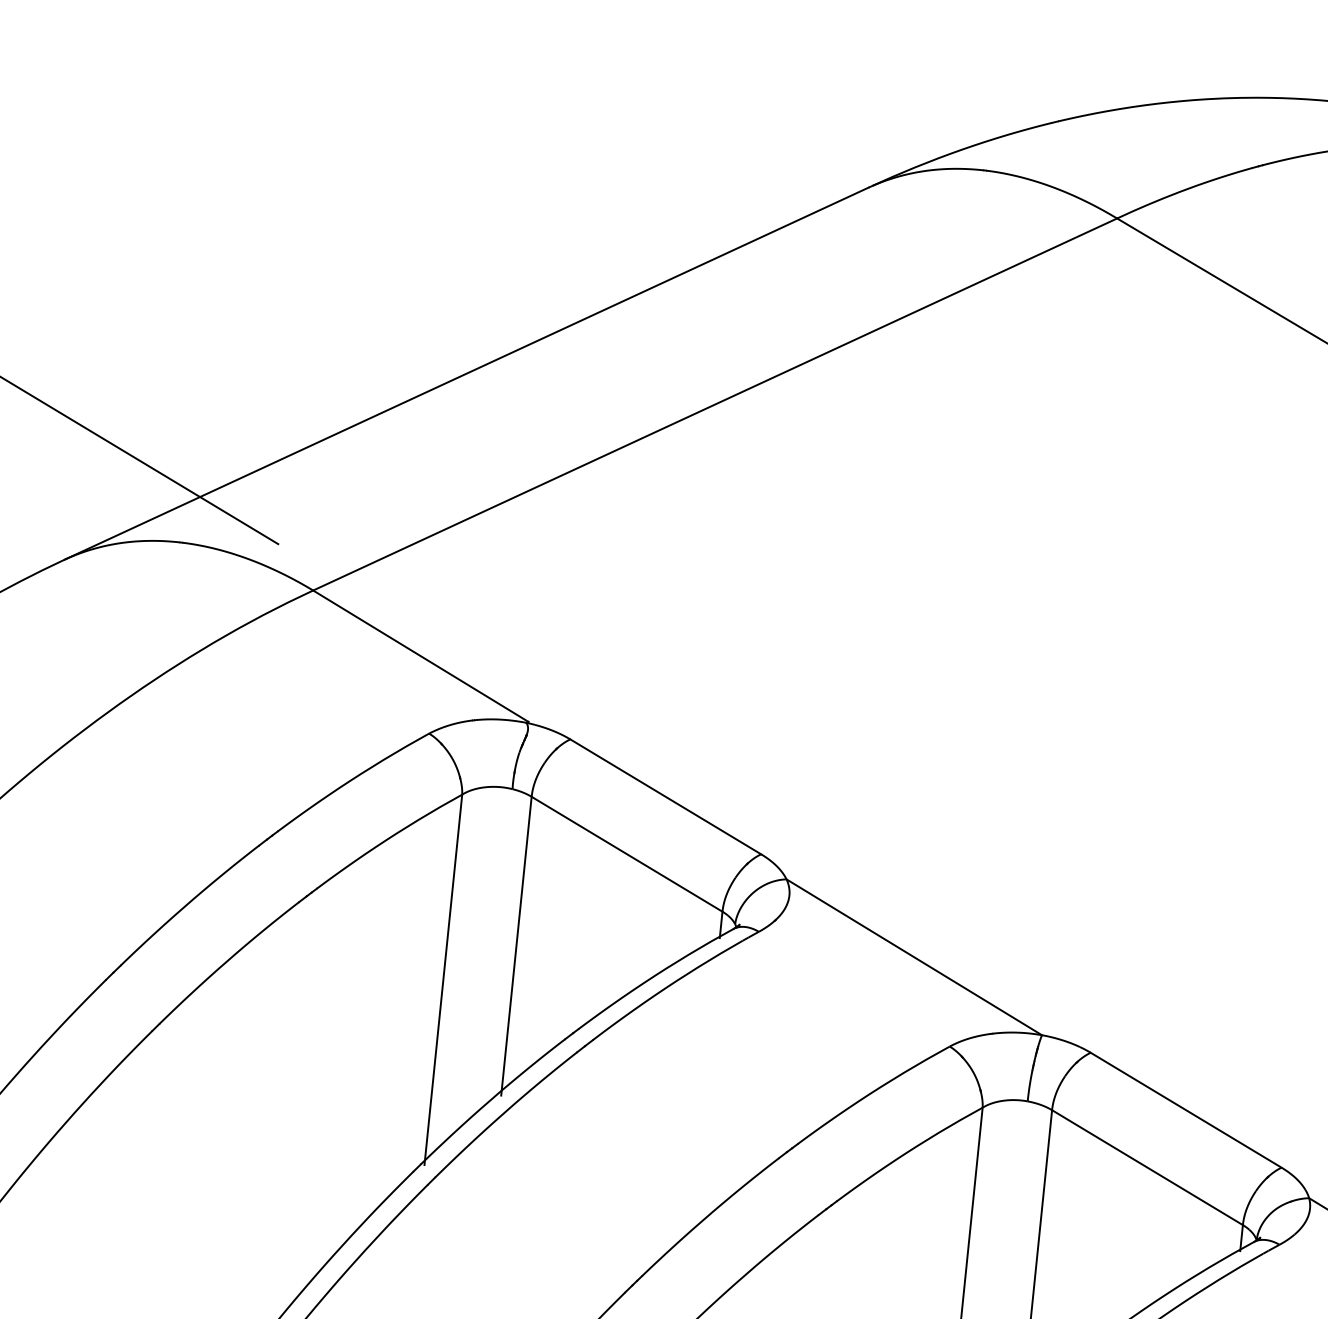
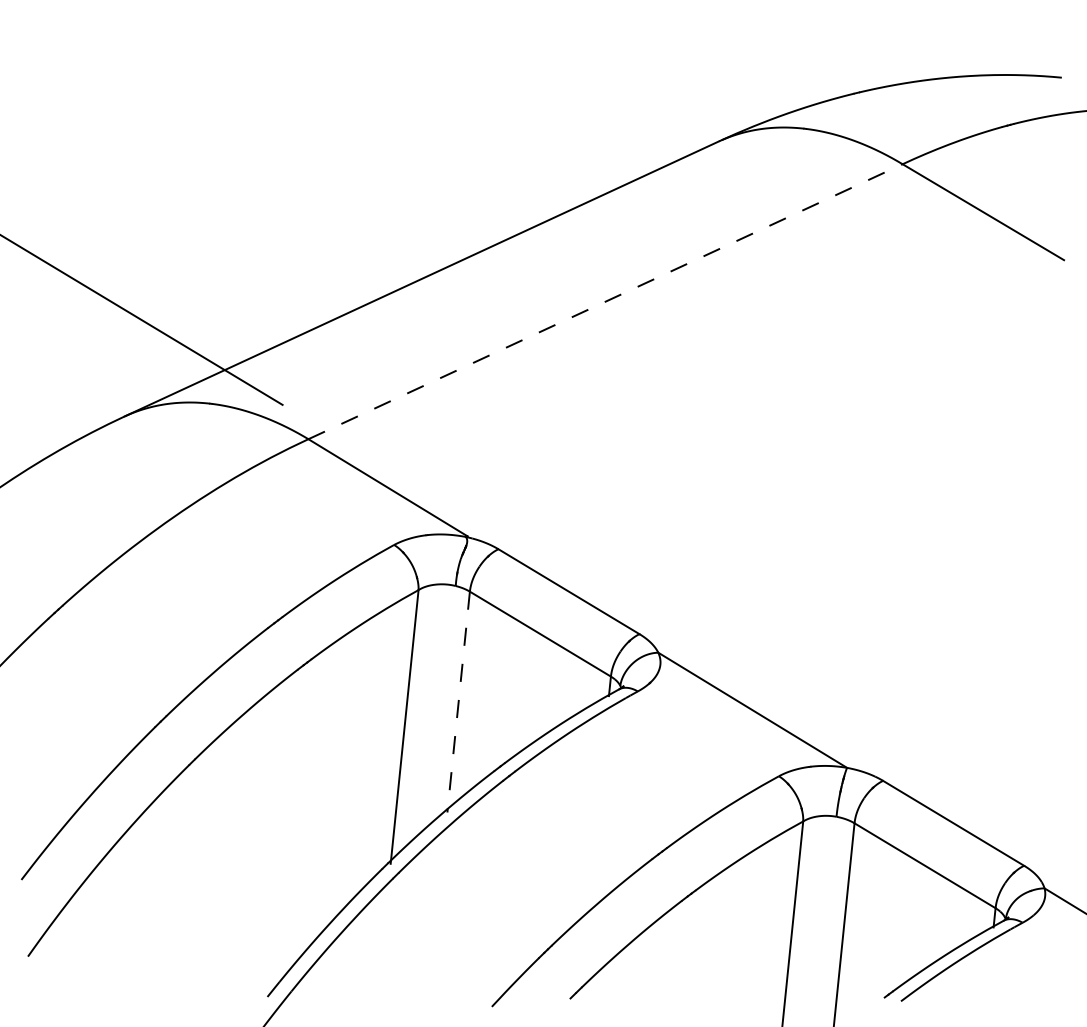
line: (716, 404) -> (606, 301), solid -> dashed
line: (516, 946) -> (458, 702), solid -> dashed

